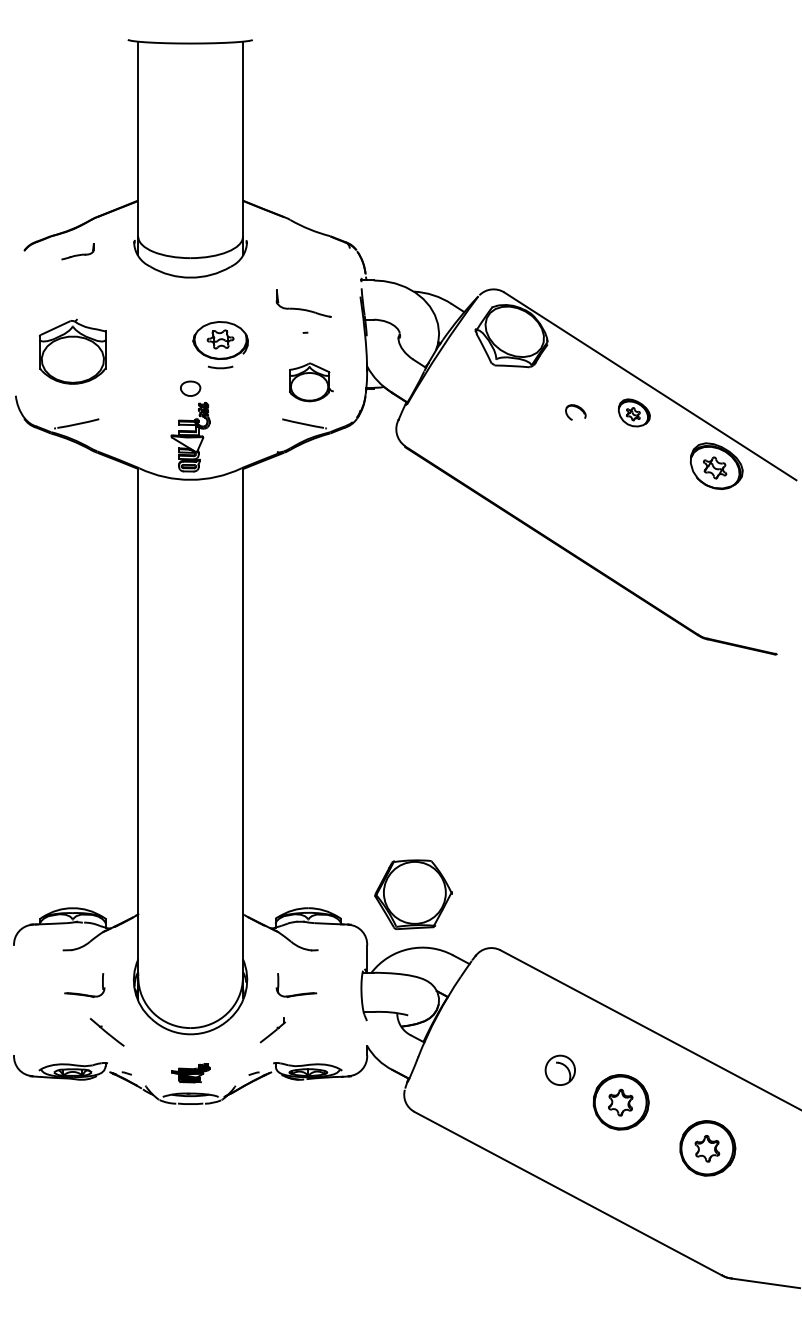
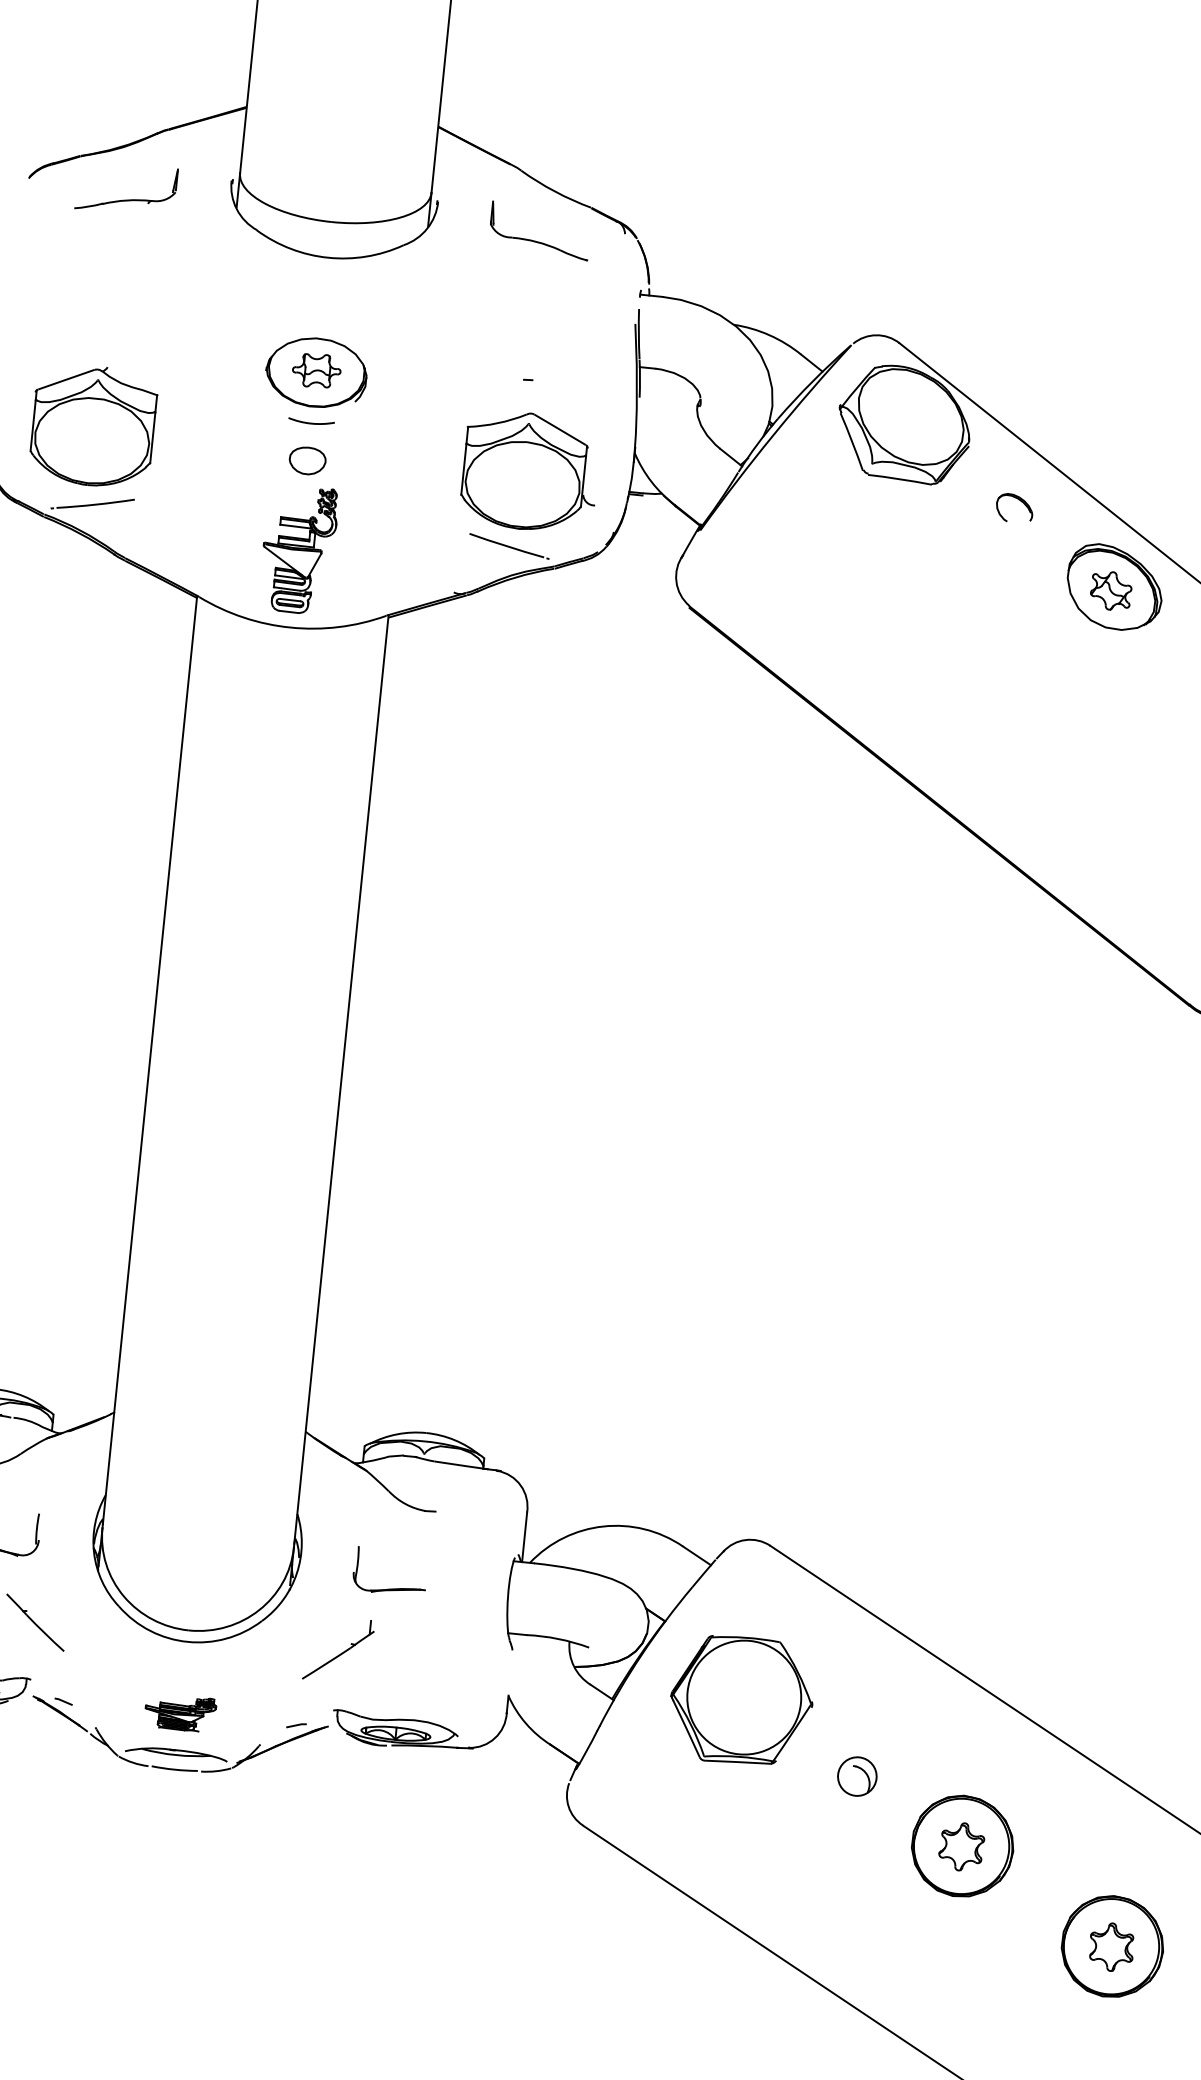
part: (77, 251) -> (126, 188), size x1.67
part: (303, 303) -> (539, 230), moved
part: (220, 345) -> (315, 381), moved
part: (72, 351) -> (92, 425), moved
part: (311, 382) -> (529, 471), size x1.67
part: (575, 412) -> (1014, 508), moved
part: (634, 412) -> (1115, 586), size x1.67
part: (413, 894) -> (741, 1700), moved
part: (272, 1030) -> (338, 1650), size x1.43
part: (560, 1070) -> (857, 1776), size x0.71

